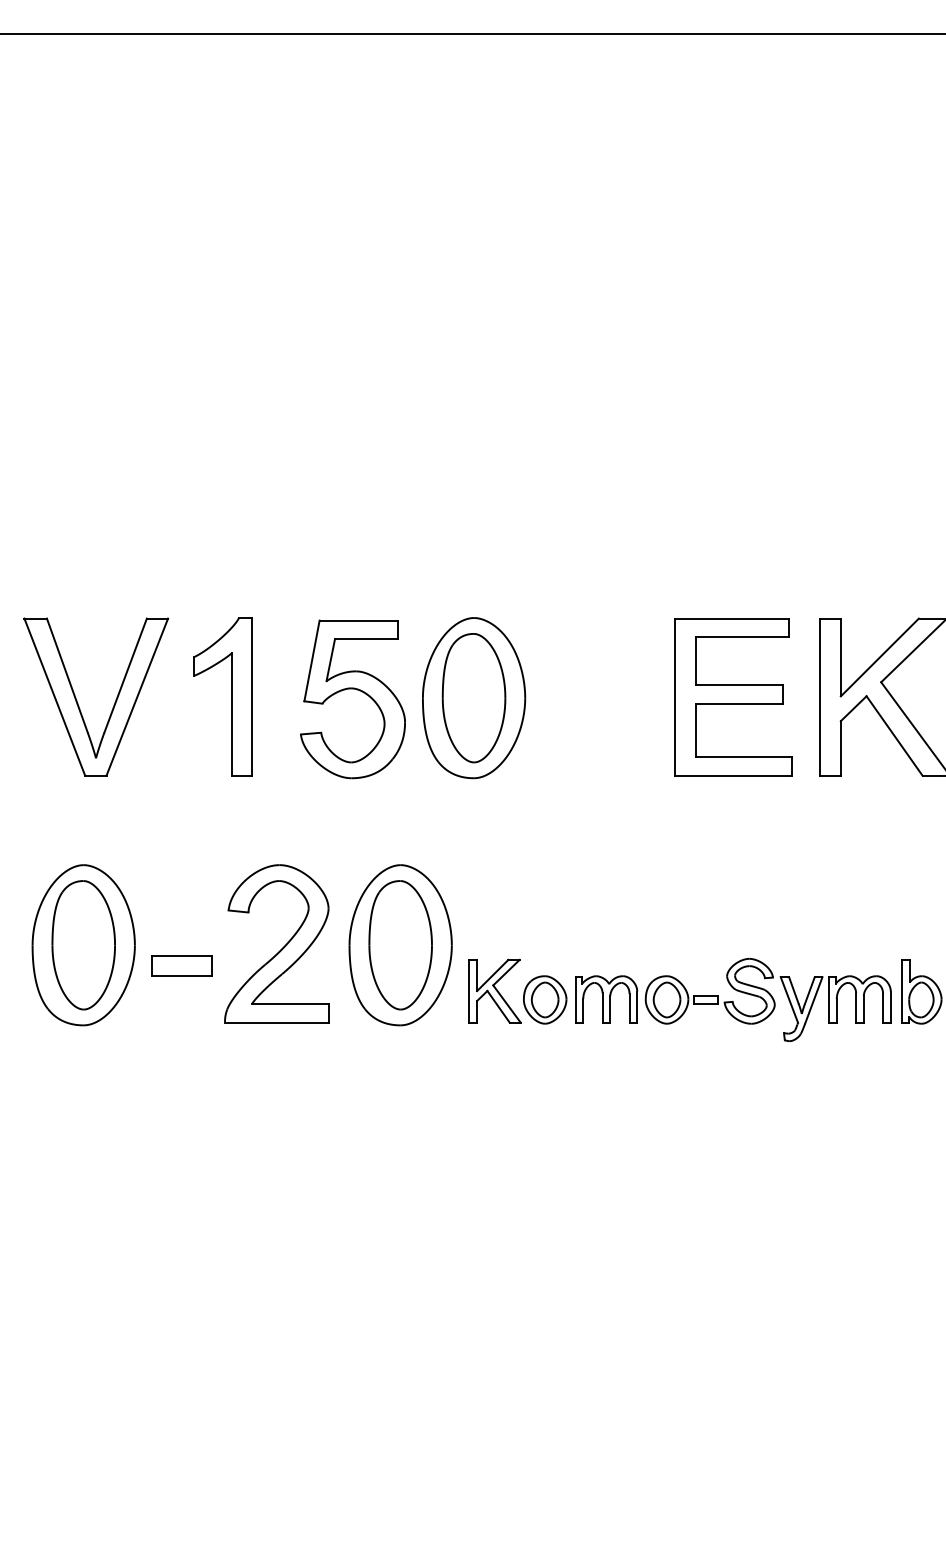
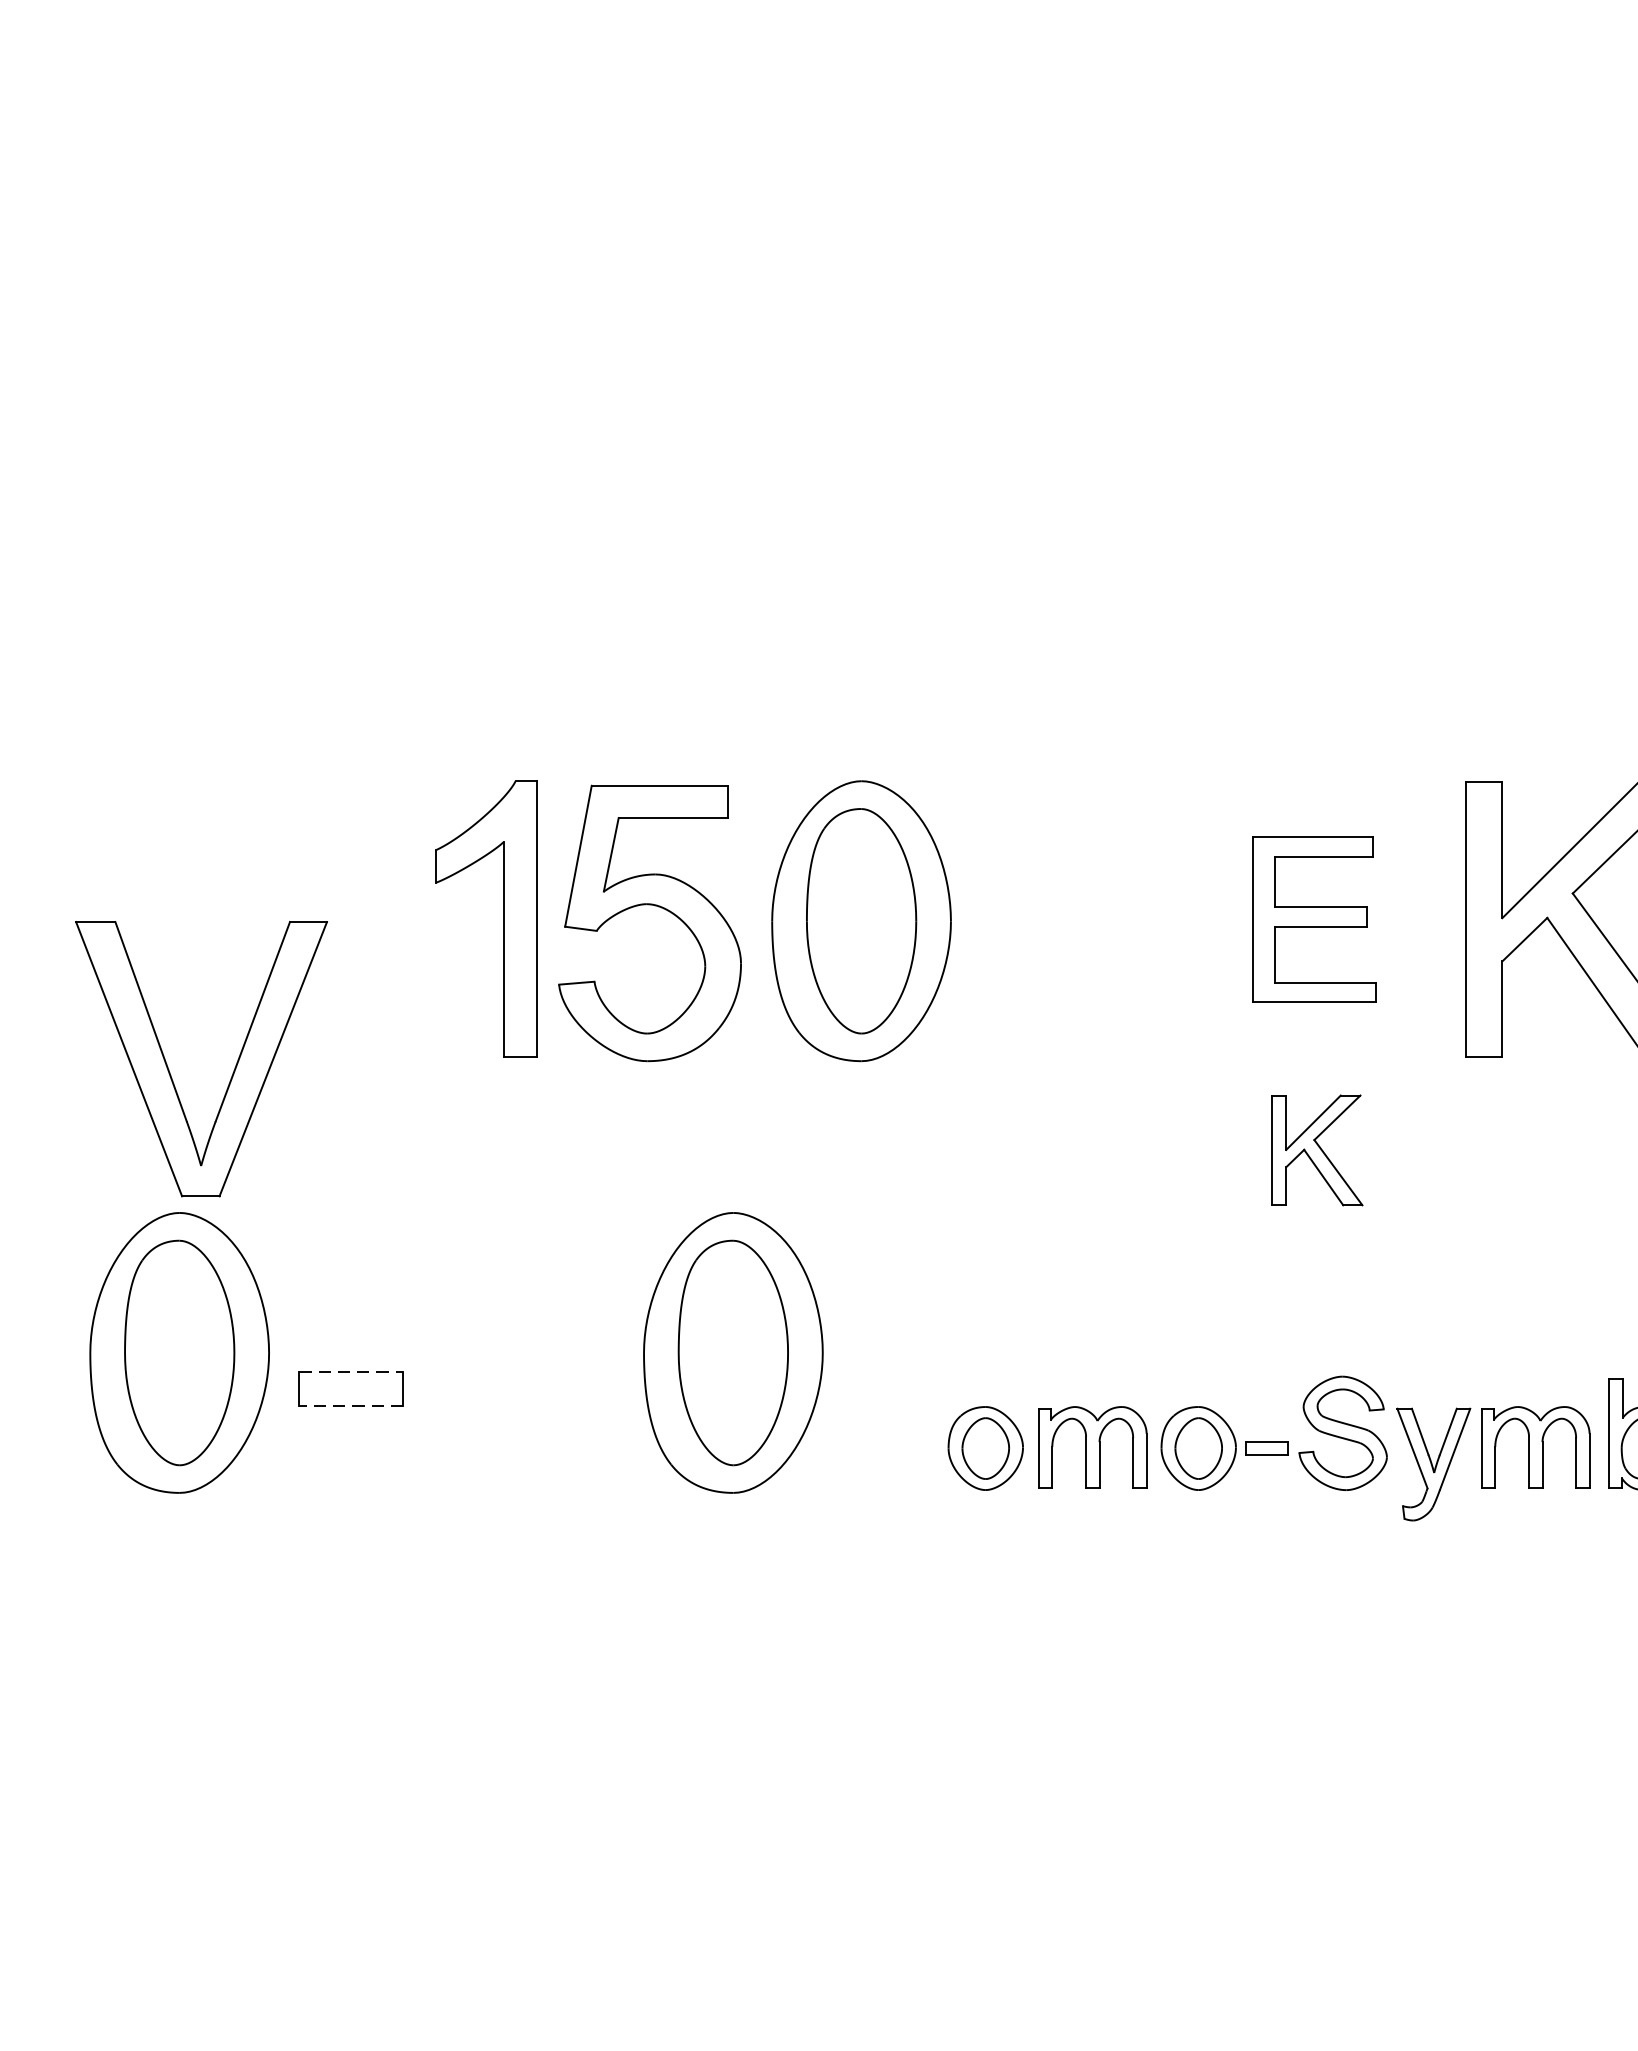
part: (231, 696) -> (502, 918), moved
part: (733, 697) -> (1314, 920), size x0.6
part: (113, 704) -> (231, 1072), moved
part: (281, 948) -> (525, 1358), removed
line: (181, 956) -> (350, 1372), solid -> dashed
line: (181, 975) -> (350, 1405), solid -> dashed
part: (494, 990) -> (1316, 1148), moved

